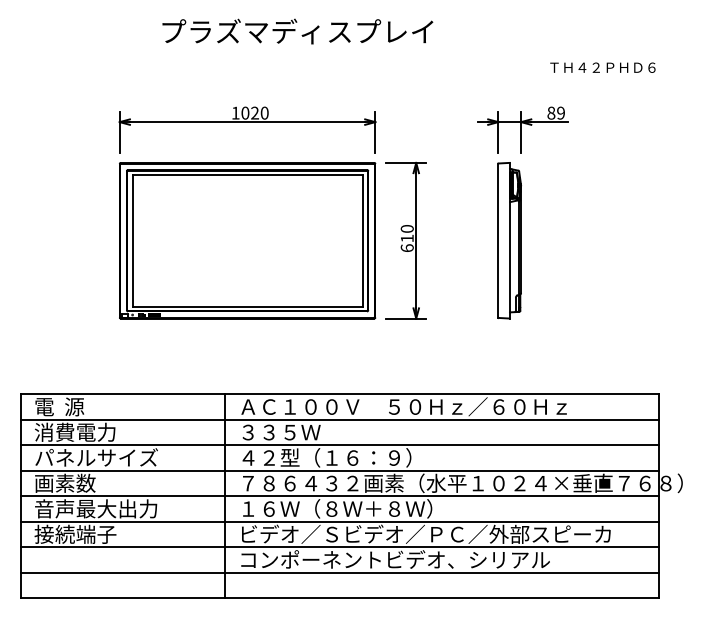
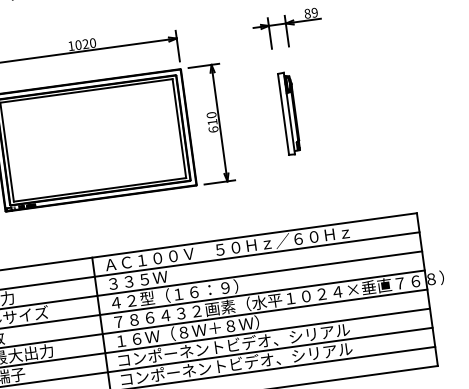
part: (509, 240) -> (289, 113), size x0.7
text: (425, 533) -> (256, 341), ビデオ／Ｓビデオ／ＰＣ／外部スピーカ -> コンポーネントビデオ、シリアル

